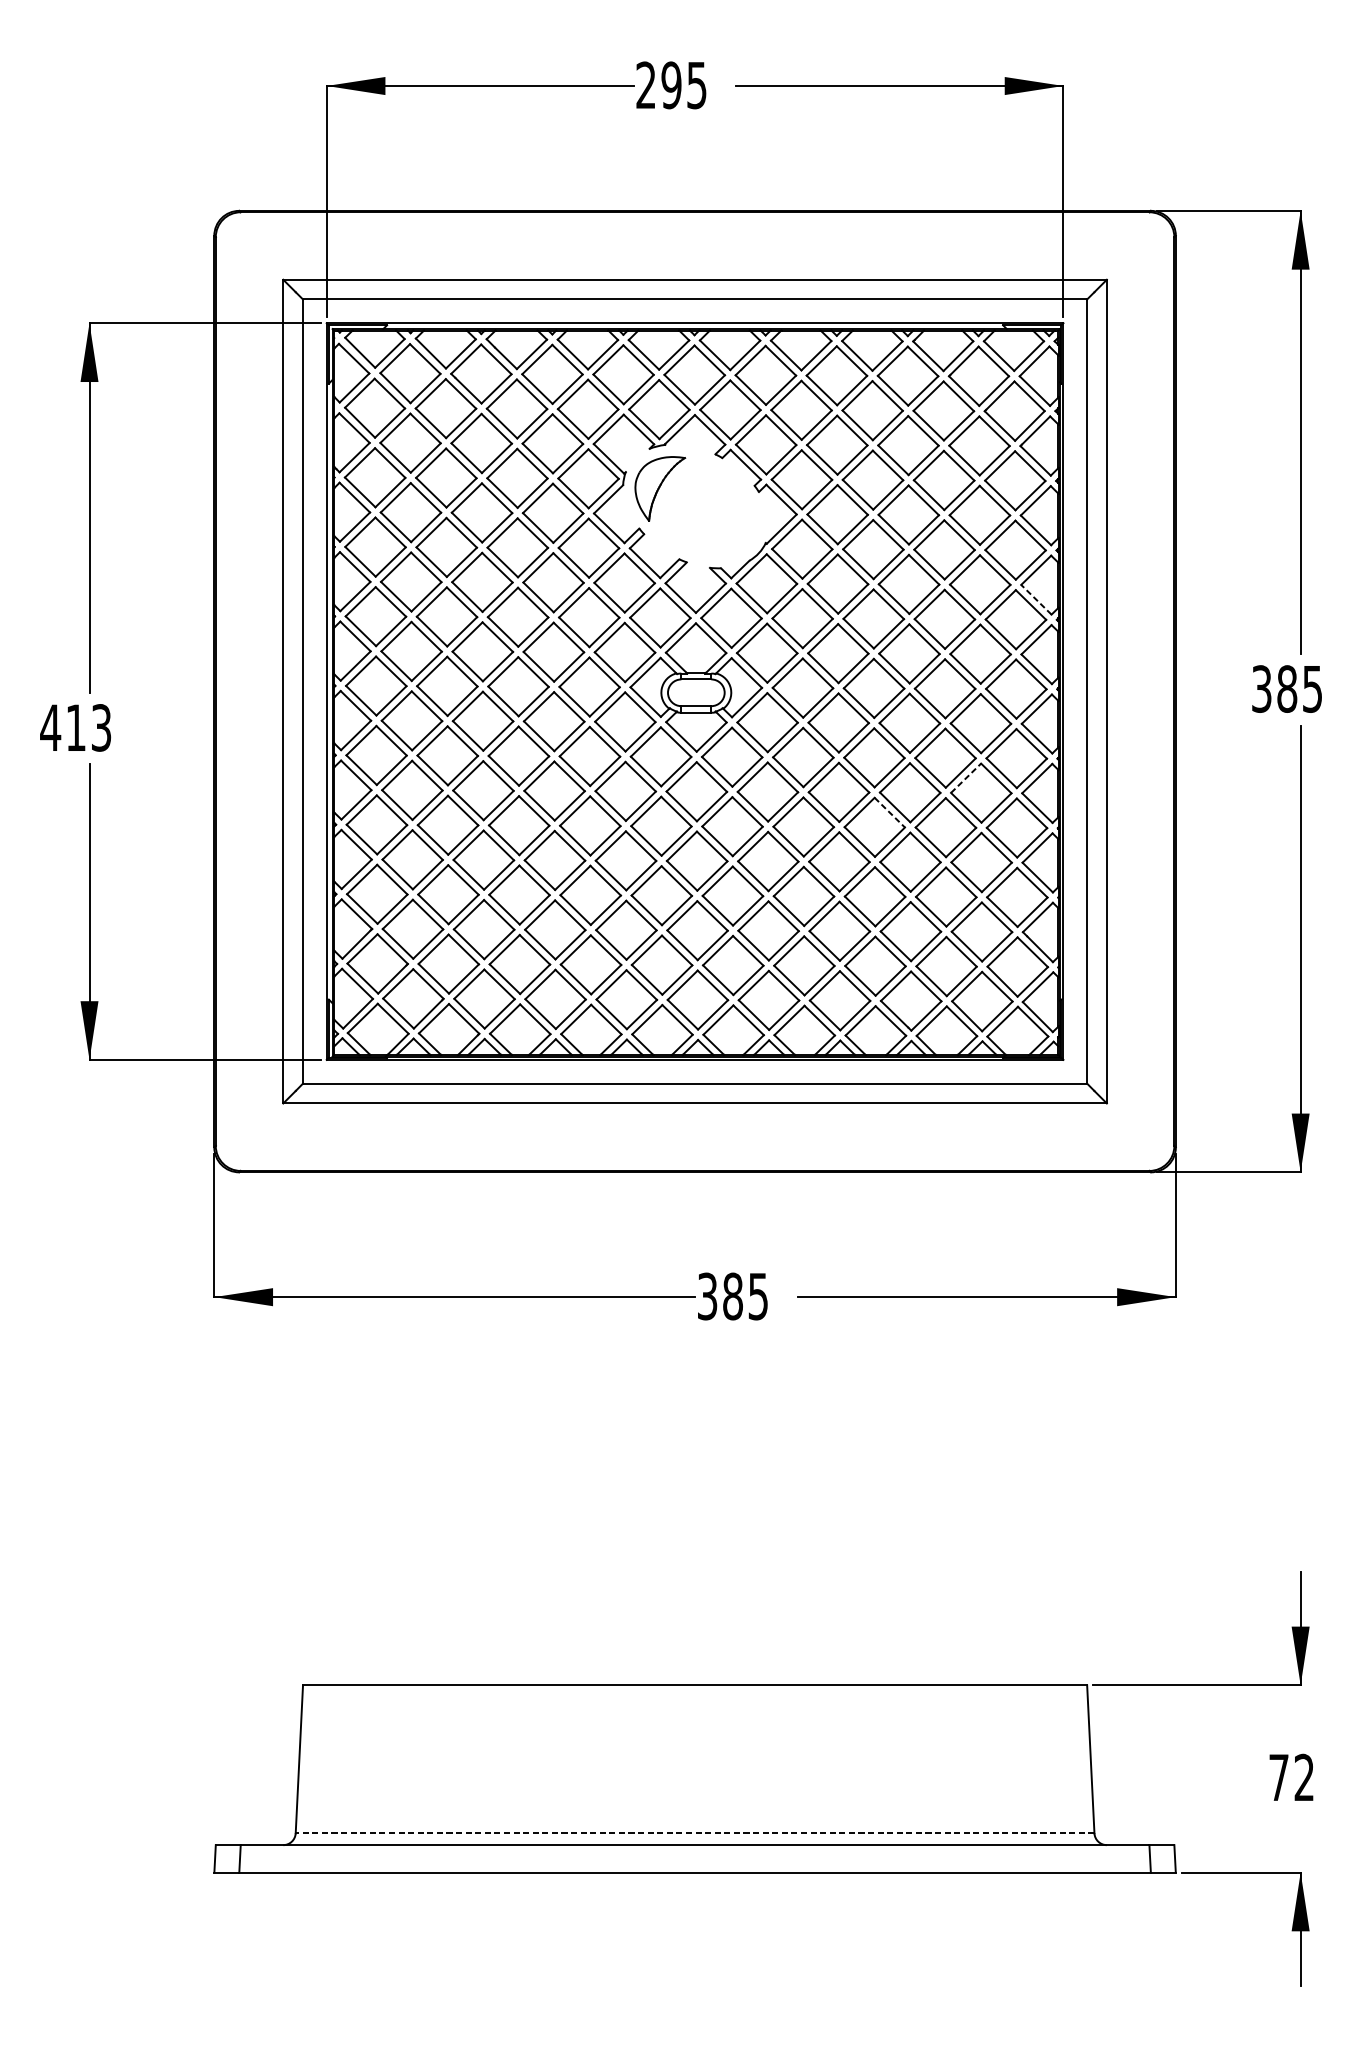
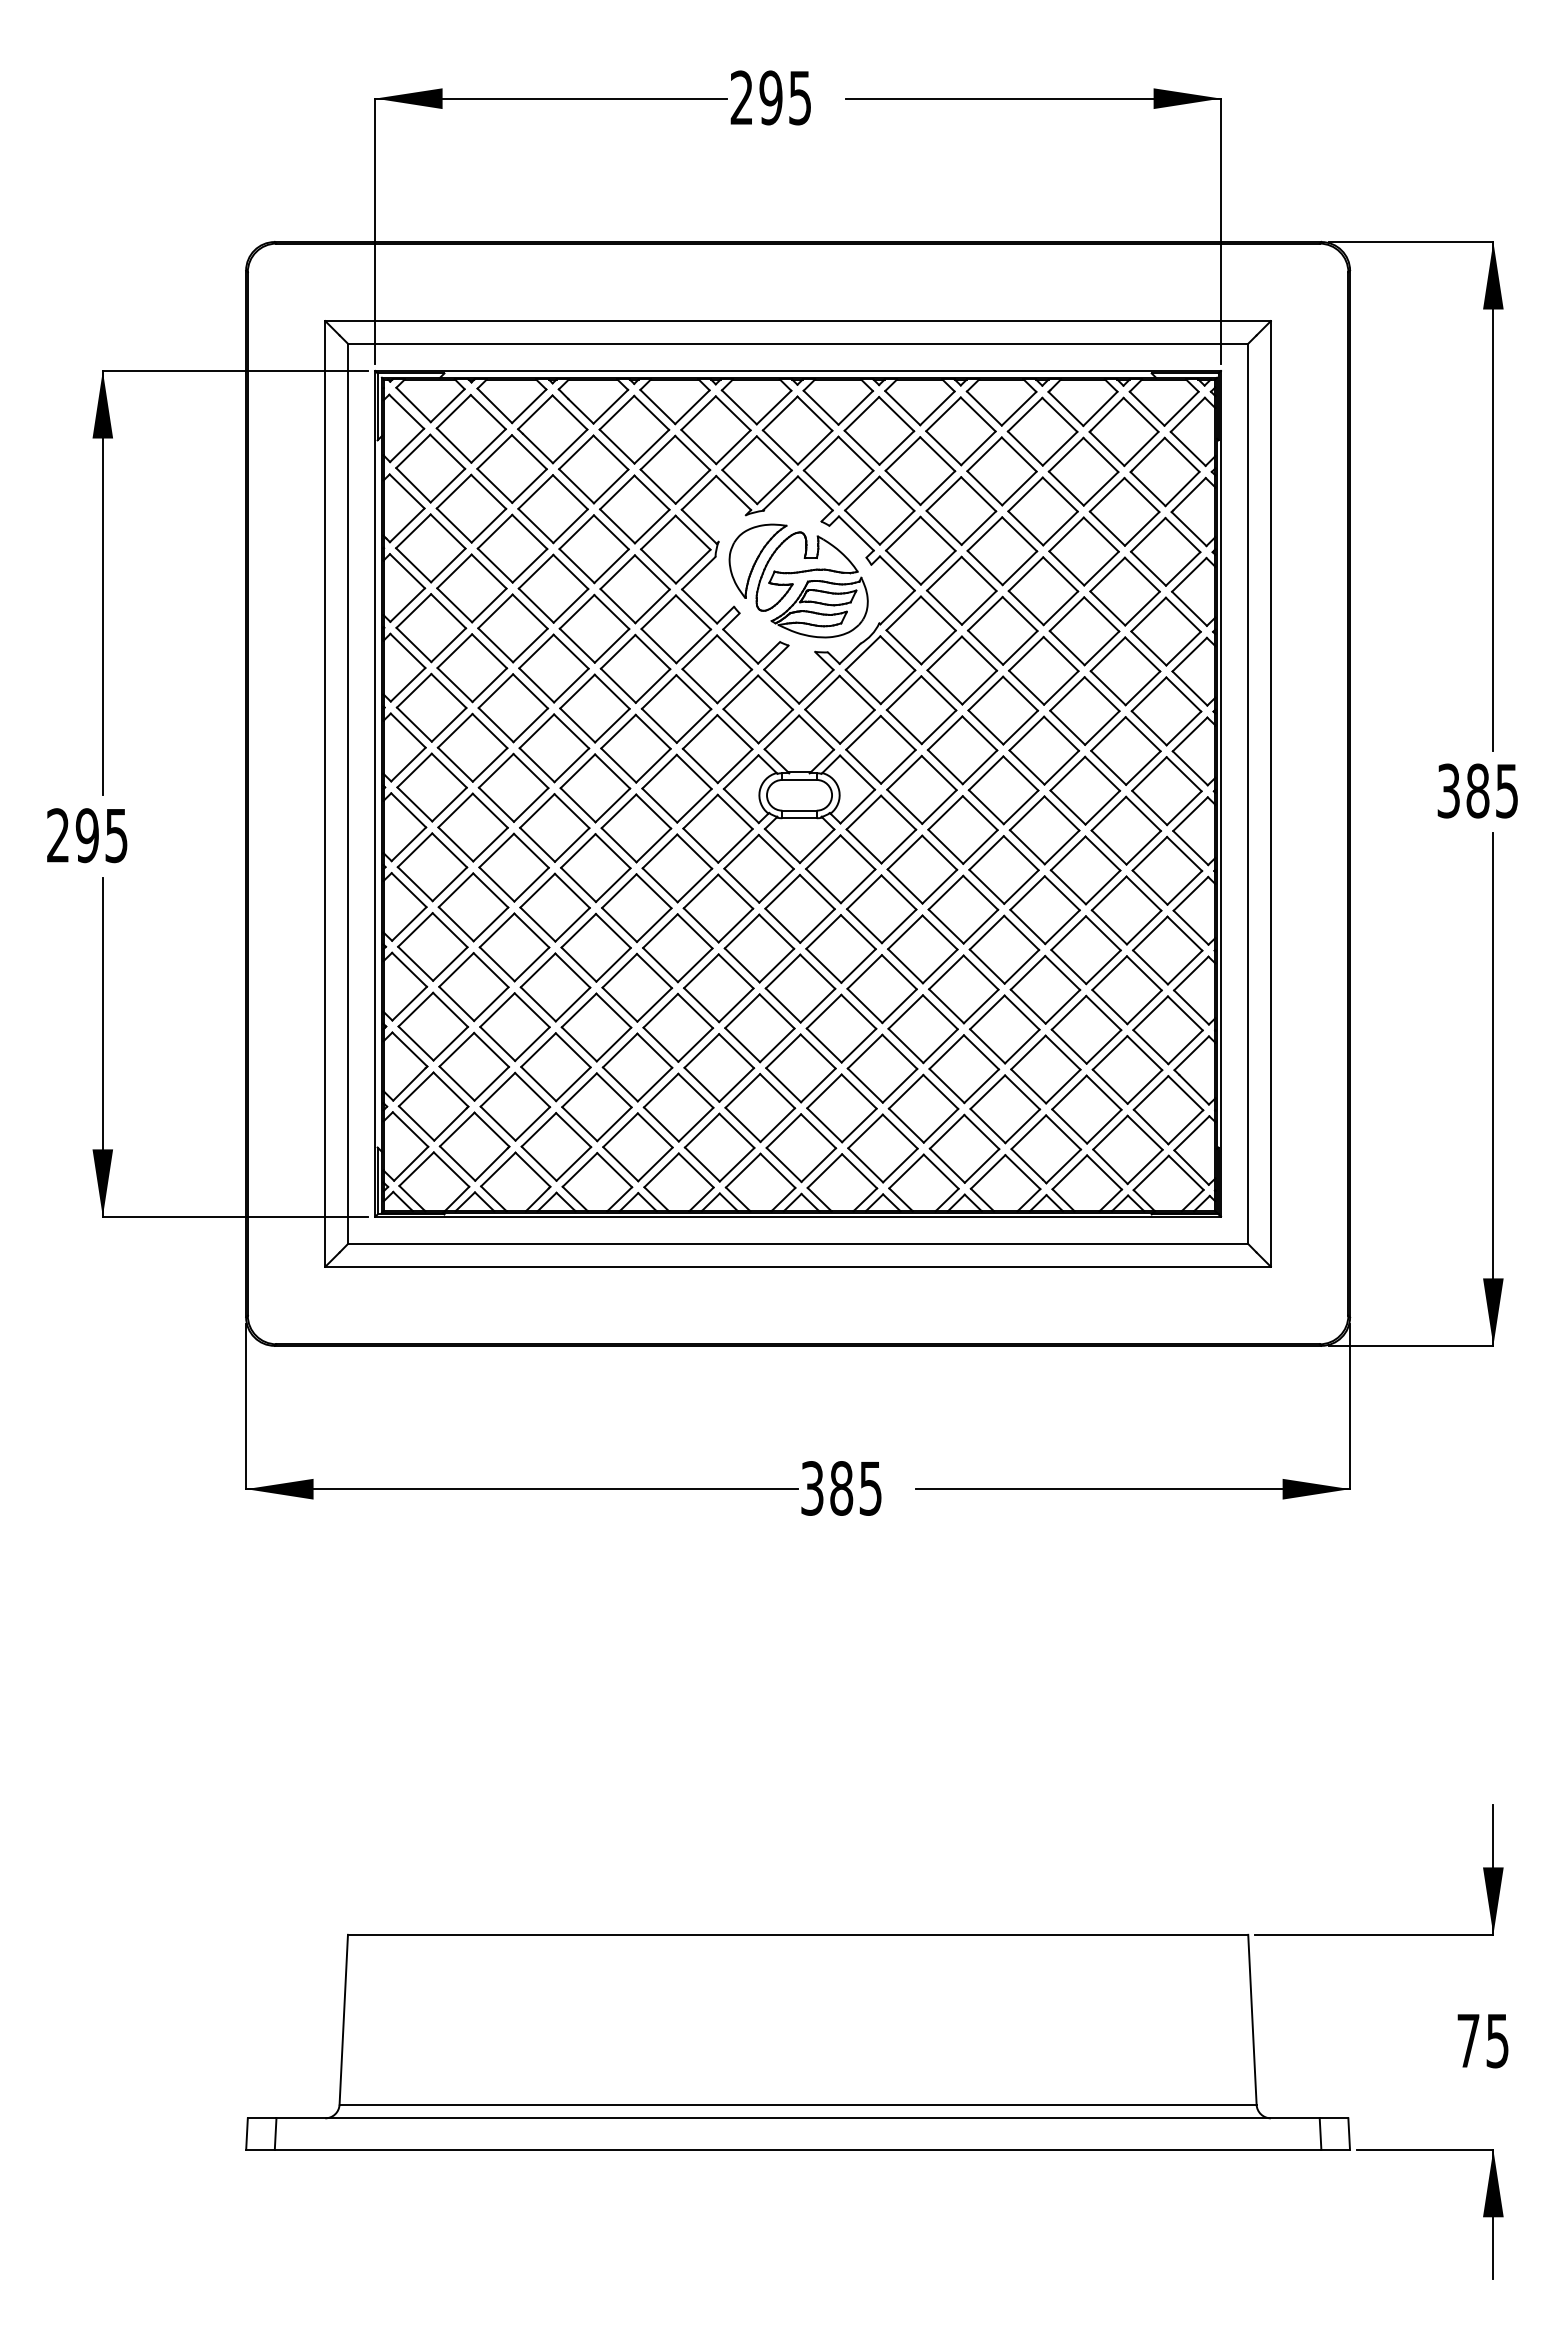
part: (706, 509) -> (811, 584), added
line: (1035, 599) -> (1189, 688), dashed -> solid
text: (75, 727) -> (86, 835), 413 -> 295
line: (966, 778) -> (1109, 893), dashed -> solid
line: (890, 813) -> (1022, 933), dashed -> solid
text: (1304, 1777) -> (1497, 2040), 72 -> 75
line: (695, 1833) -> (798, 2104), dashed -> solid

